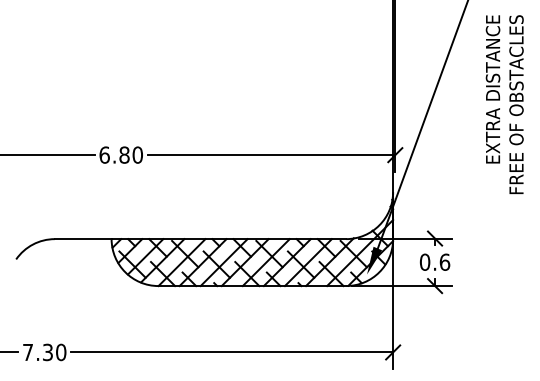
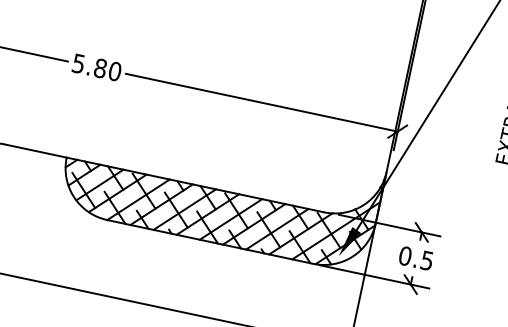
text: (104, 154) -> (78, 63), 6.80 -> 5.80
text: (444, 261) -> (426, 259), 0.6 -> 0.5

